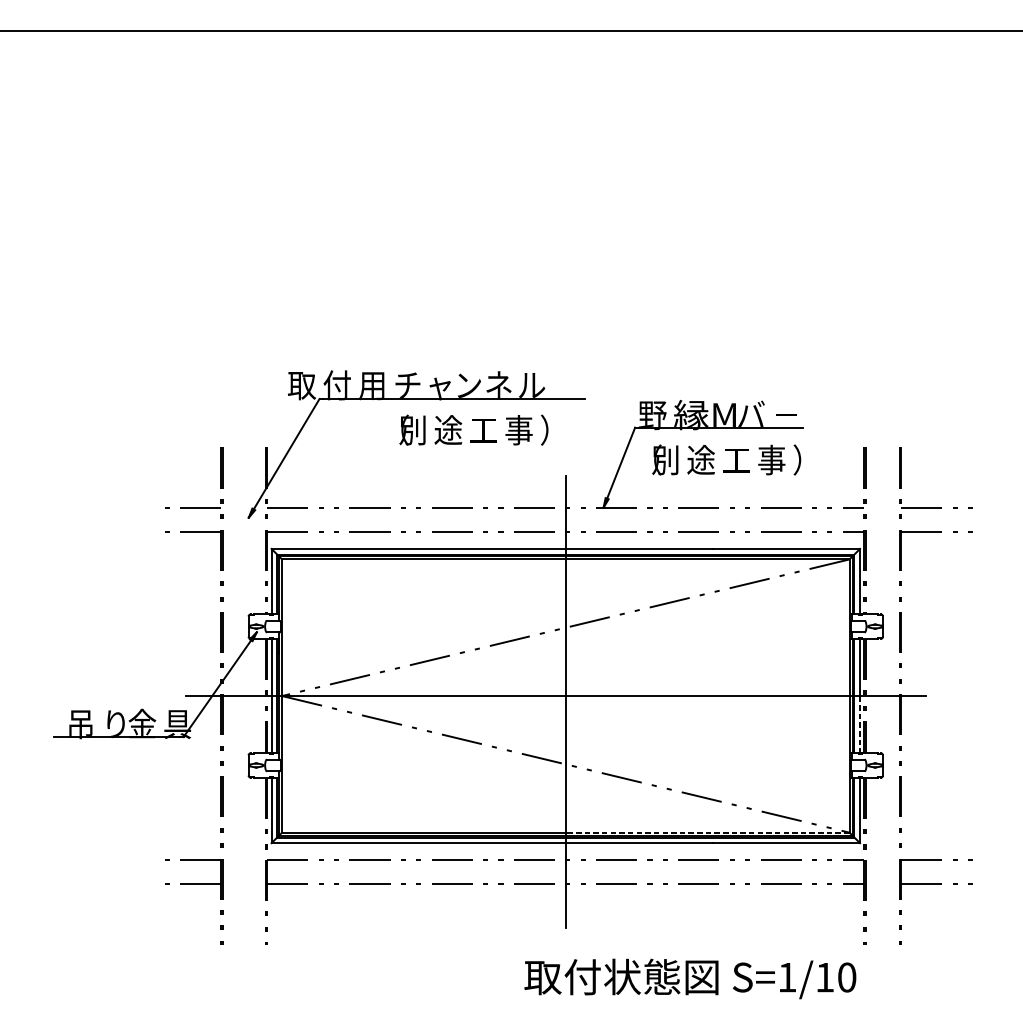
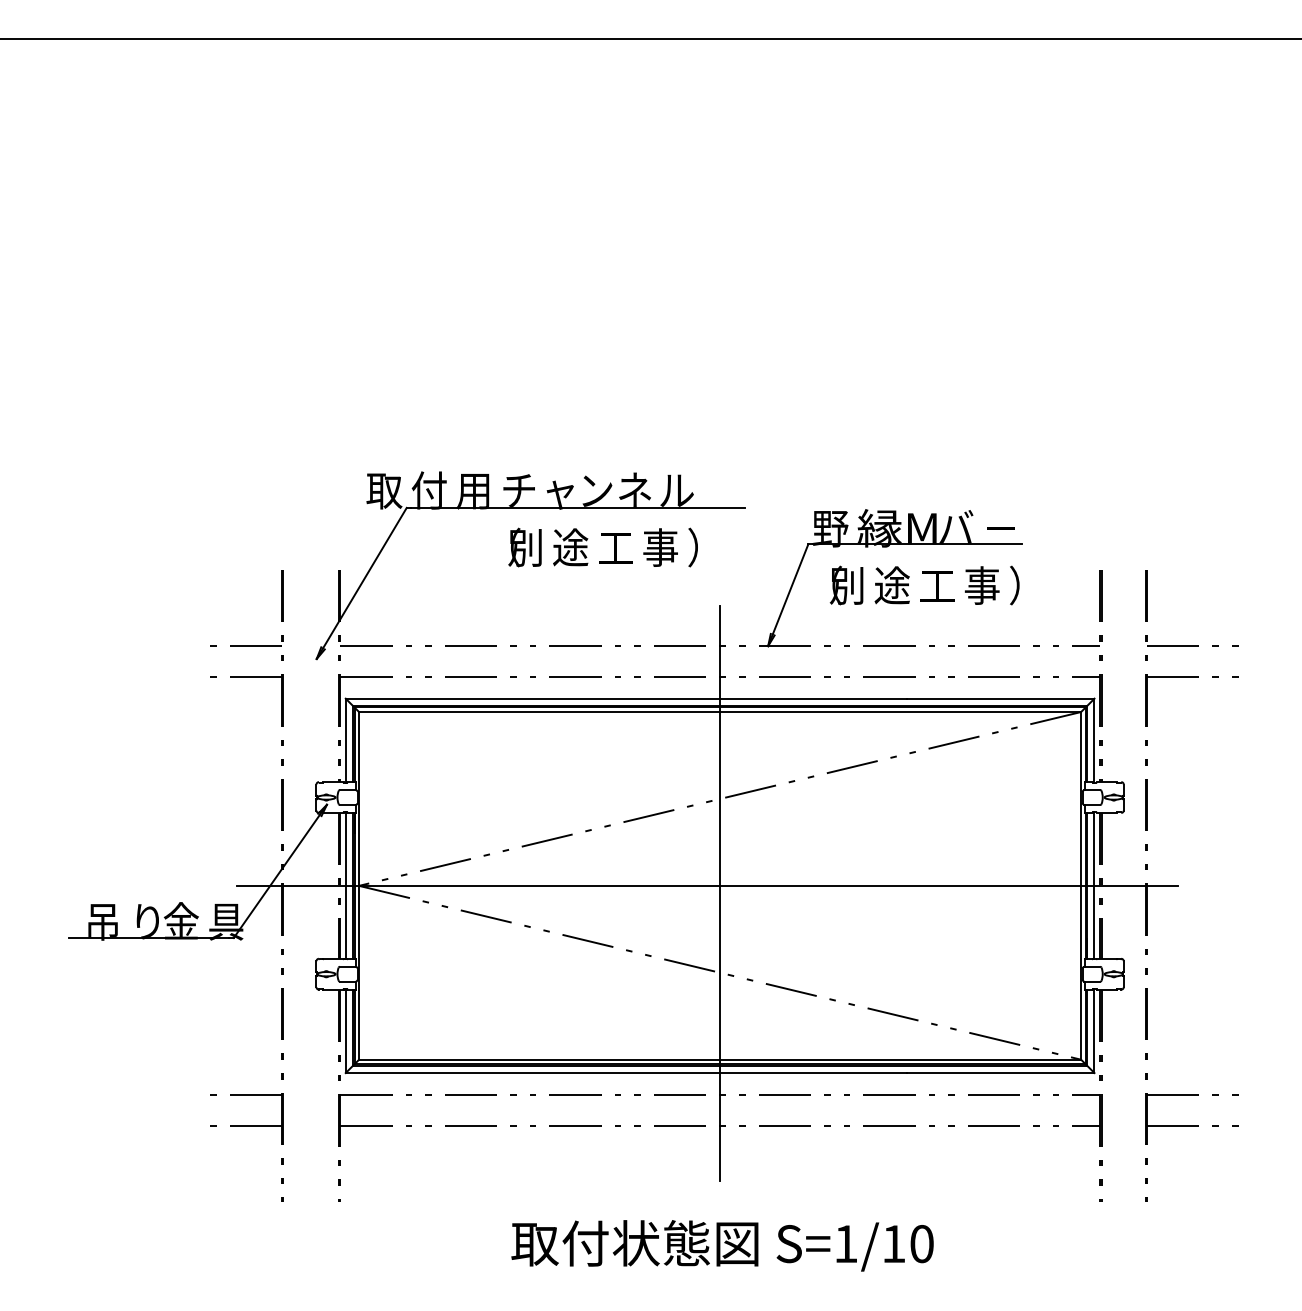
line: (860, 724) -> (1094, 922), dashed -> solid
line: (707, 832) -> (900, 1059), dashed -> solid
text: (690, 978) -> (722, 1245), moved

